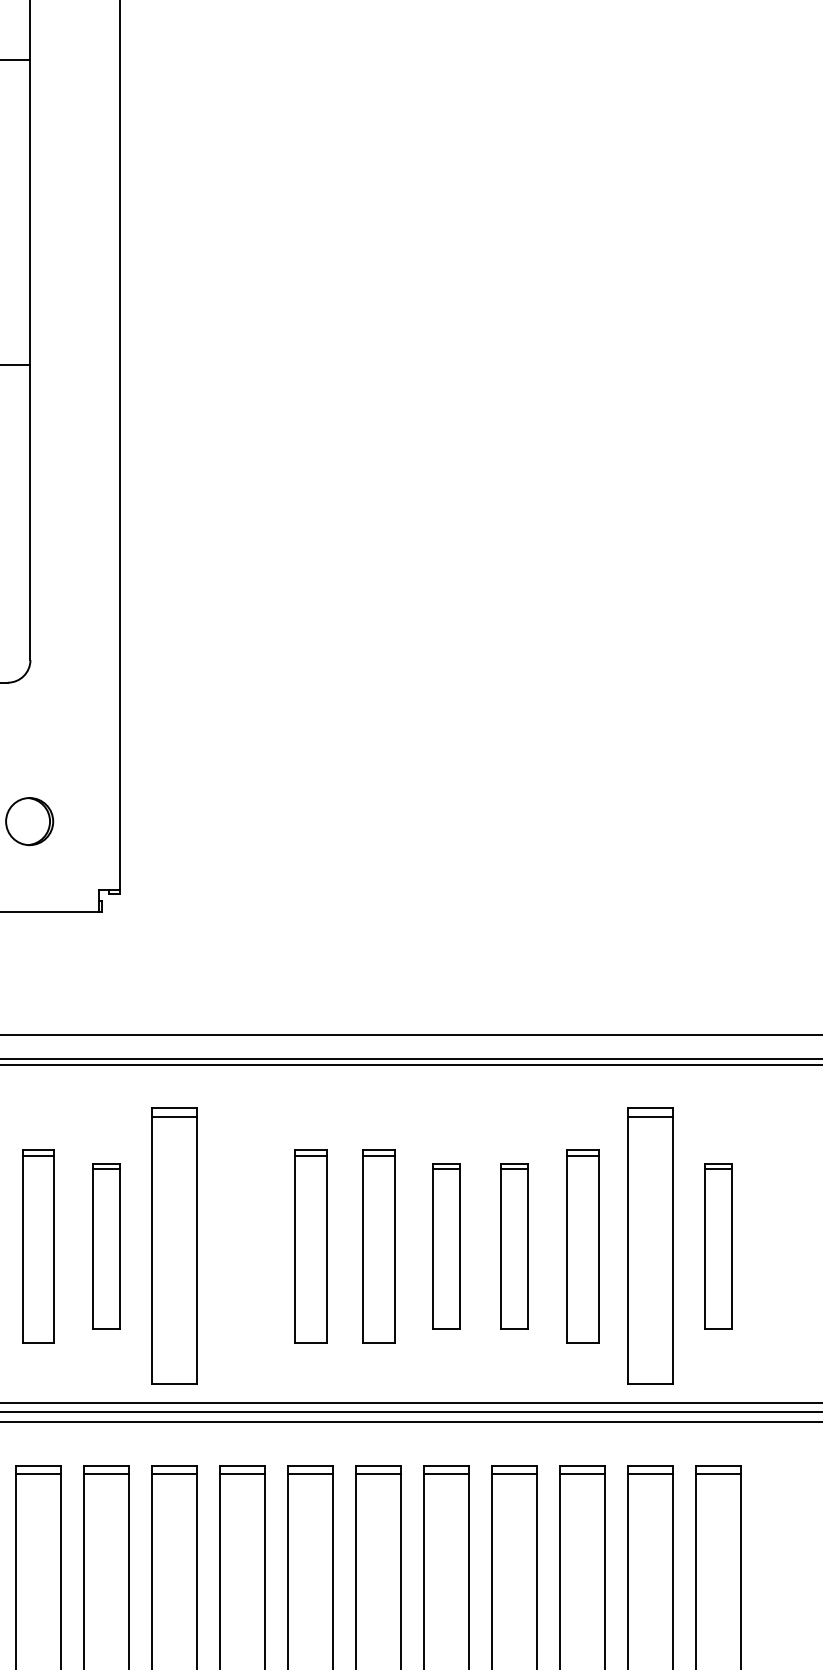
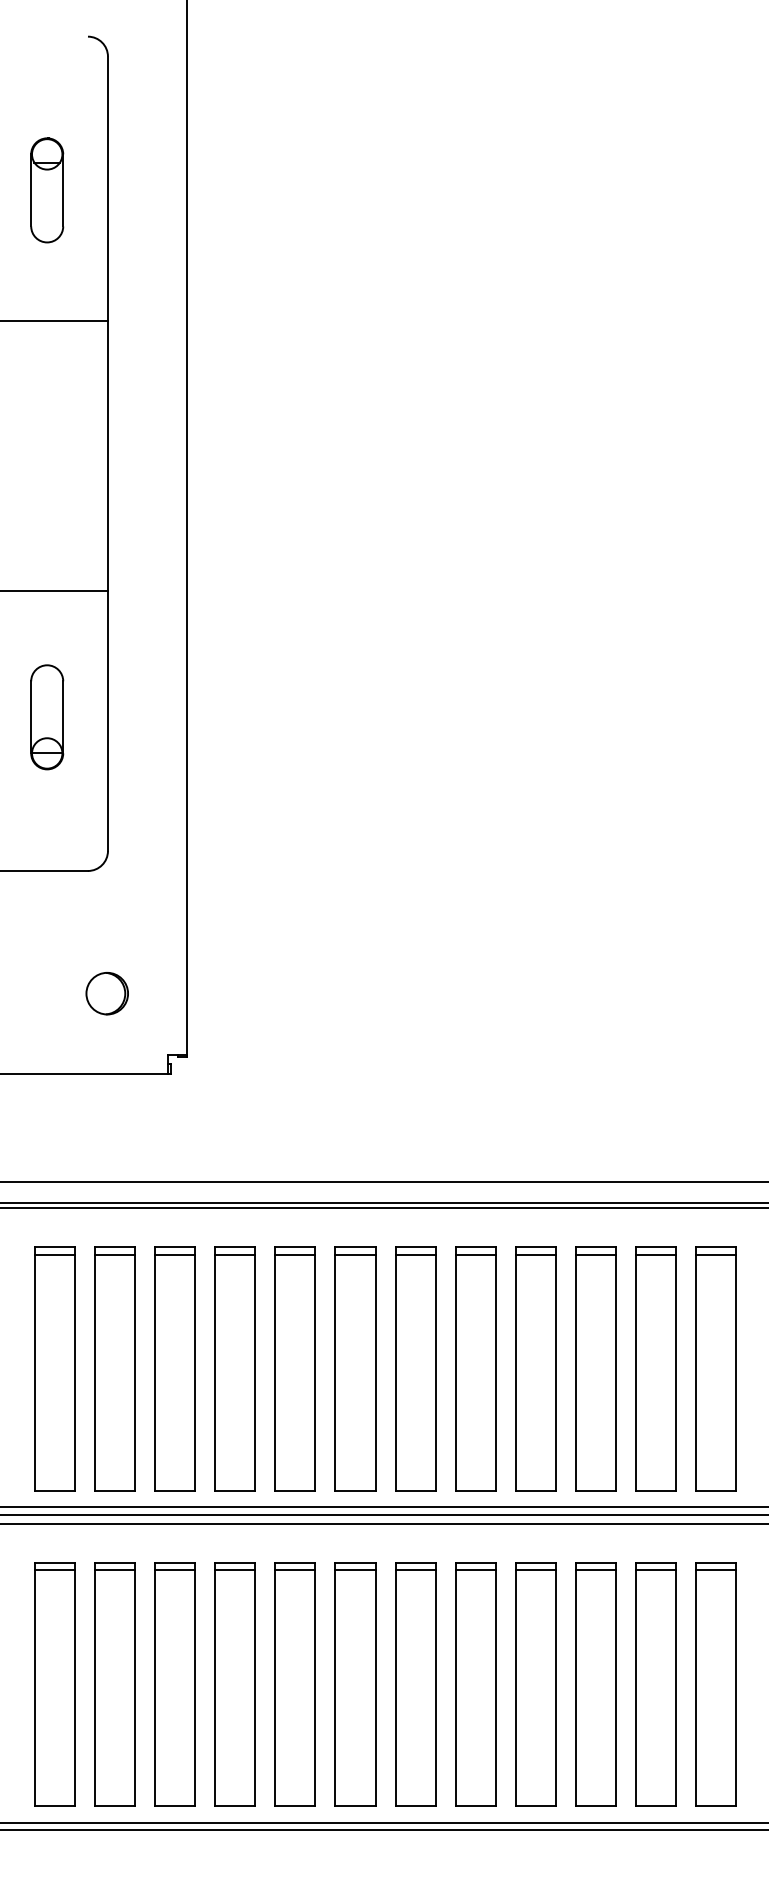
part: (37, 1245) -> (114, 1368), size x1.43
part: (105, 1245) -> (174, 1368), size x1.67
part: (241, 1245) -> (294, 1368), added
part: (310, 1245) -> (355, 1368), size x1.43
part: (378, 1245) -> (415, 1368), size x1.43
part: (446, 1245) -> (475, 1368), size x1.67
part: (514, 1245) -> (535, 1368), size x1.67
part: (582, 1245) -> (595, 1368), size x1.43
part: (718, 1245) -> (715, 1368), size x1.67

